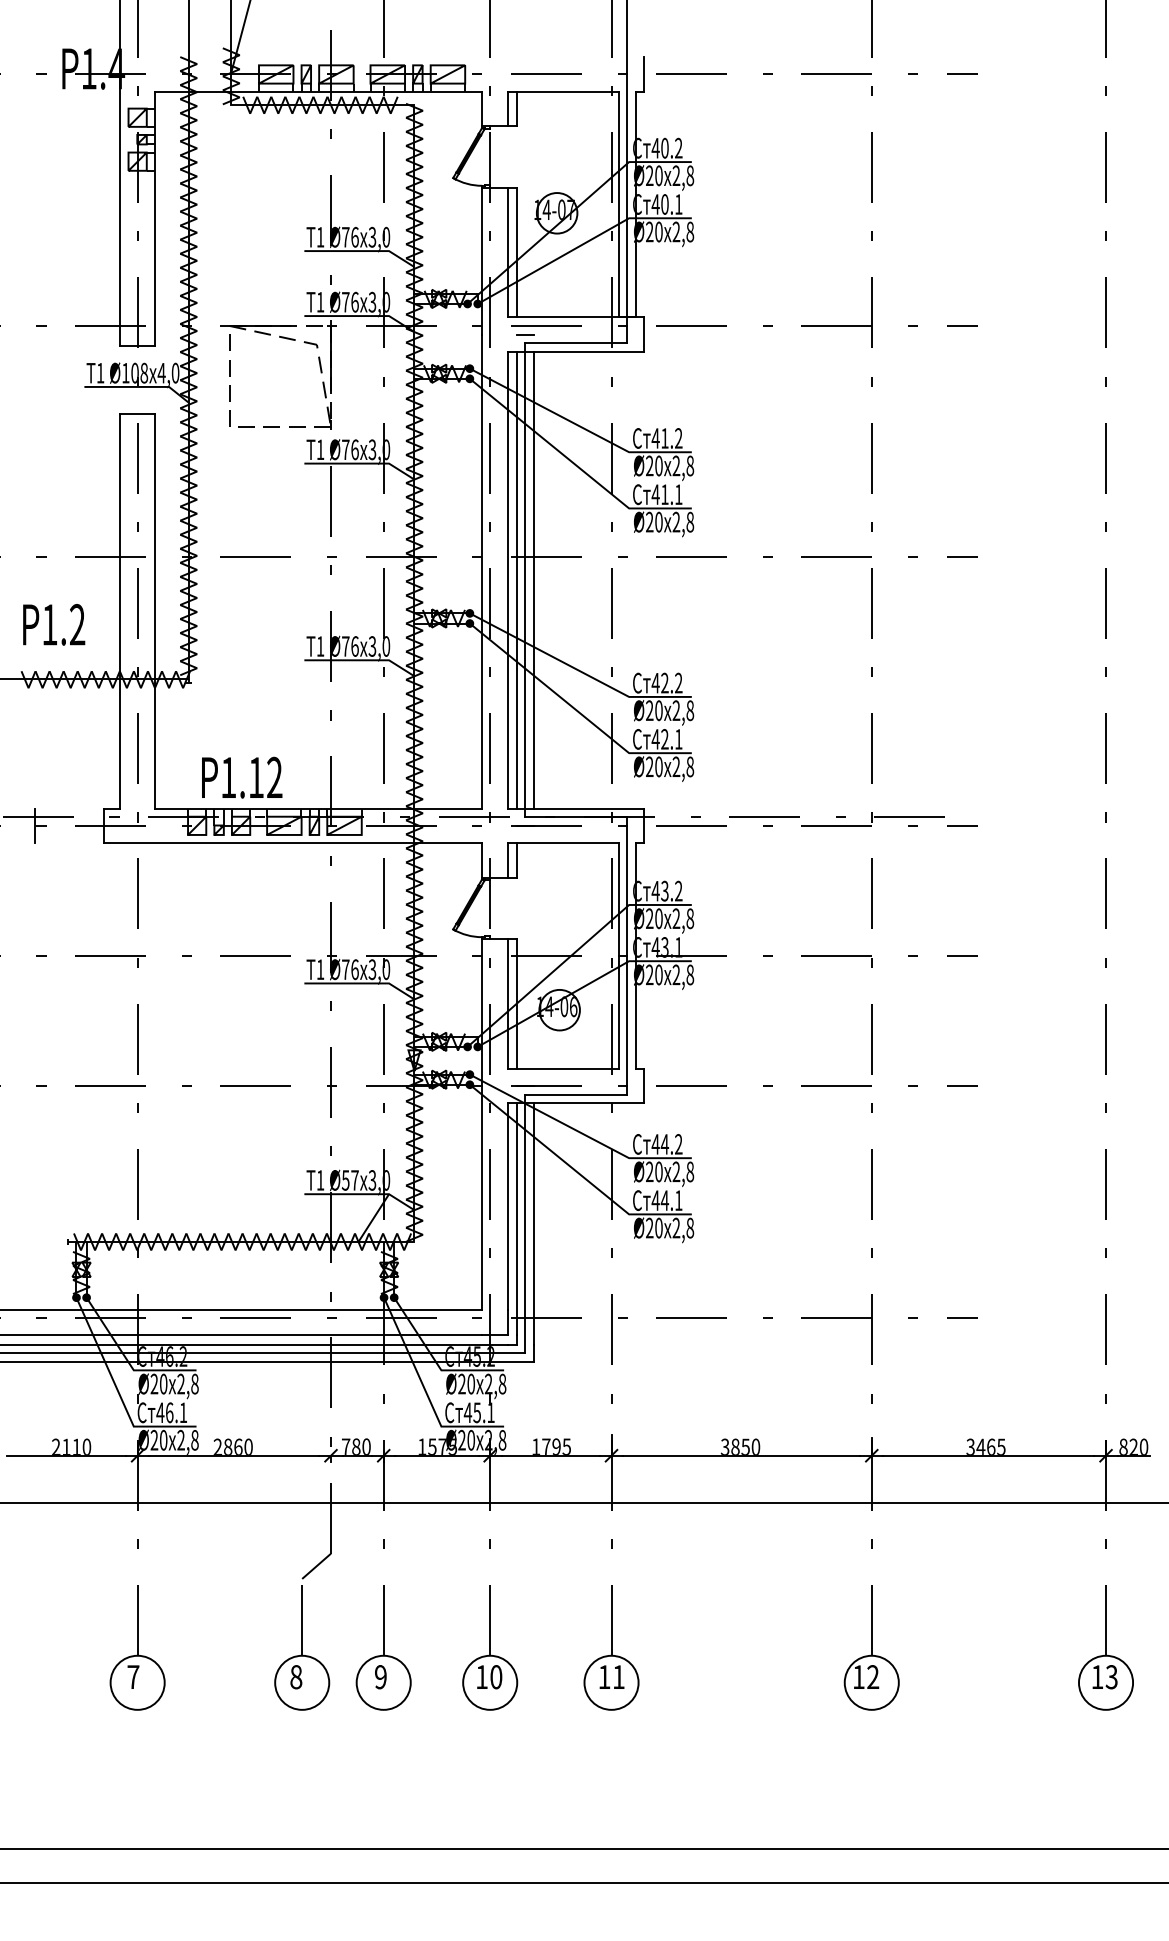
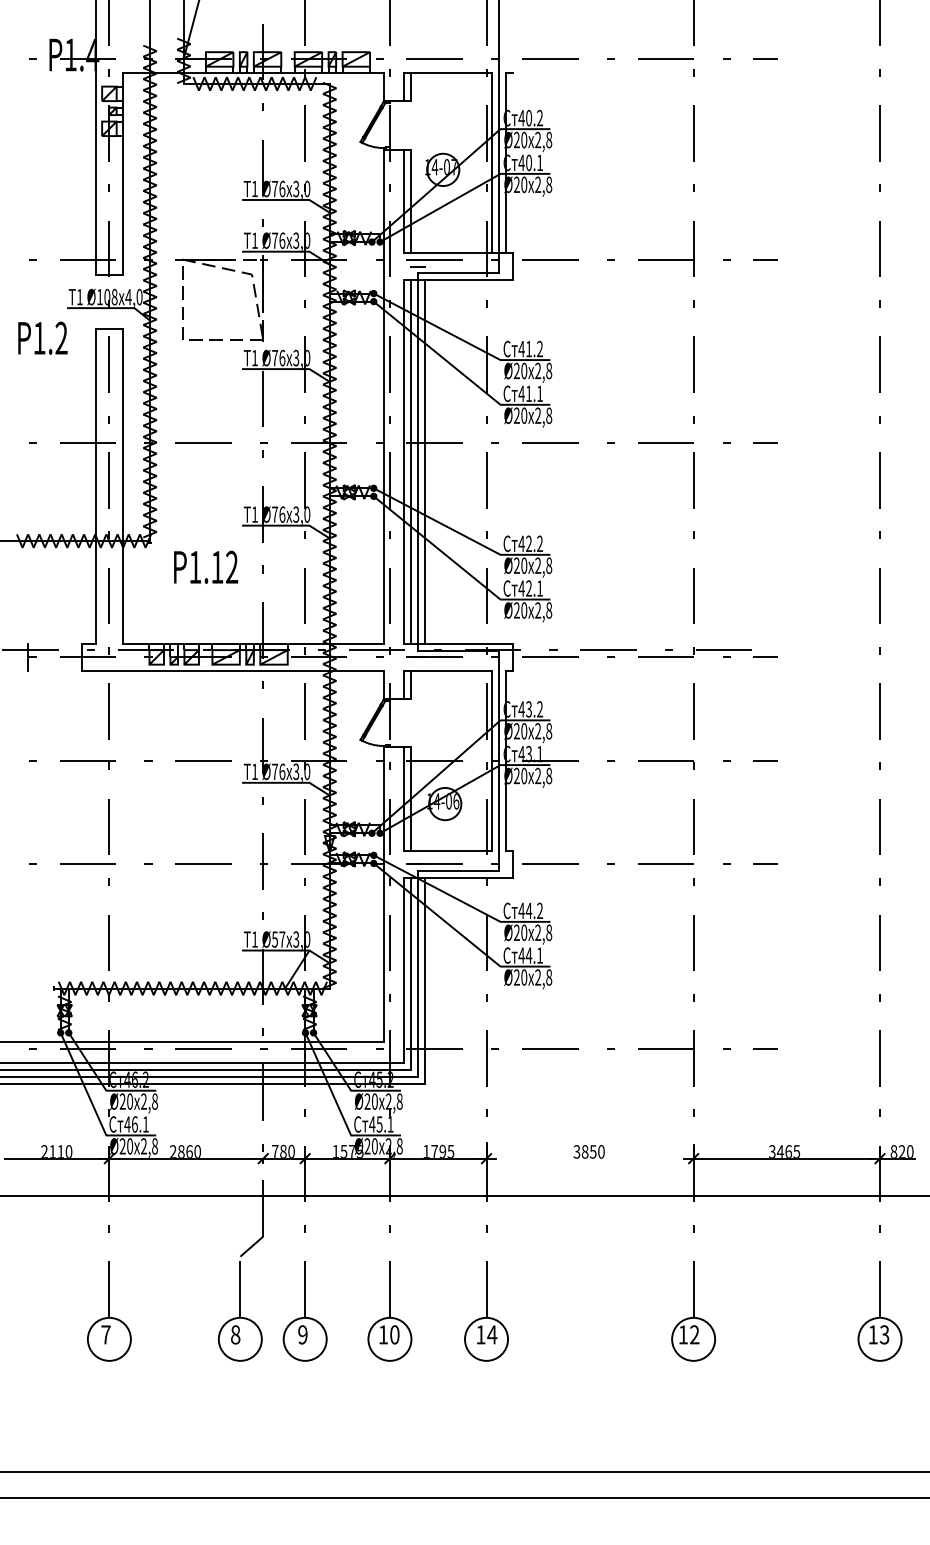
line: (644, 74) -> (512, 59), removed
text: (54, 624) -> (43, 337), moved
text: (242, 777) -> (206, 567), moved
line: (741, 1455) -> (589, 1158), removed
text: (618, 1676) -> (492, 1334), 11 -> 14

